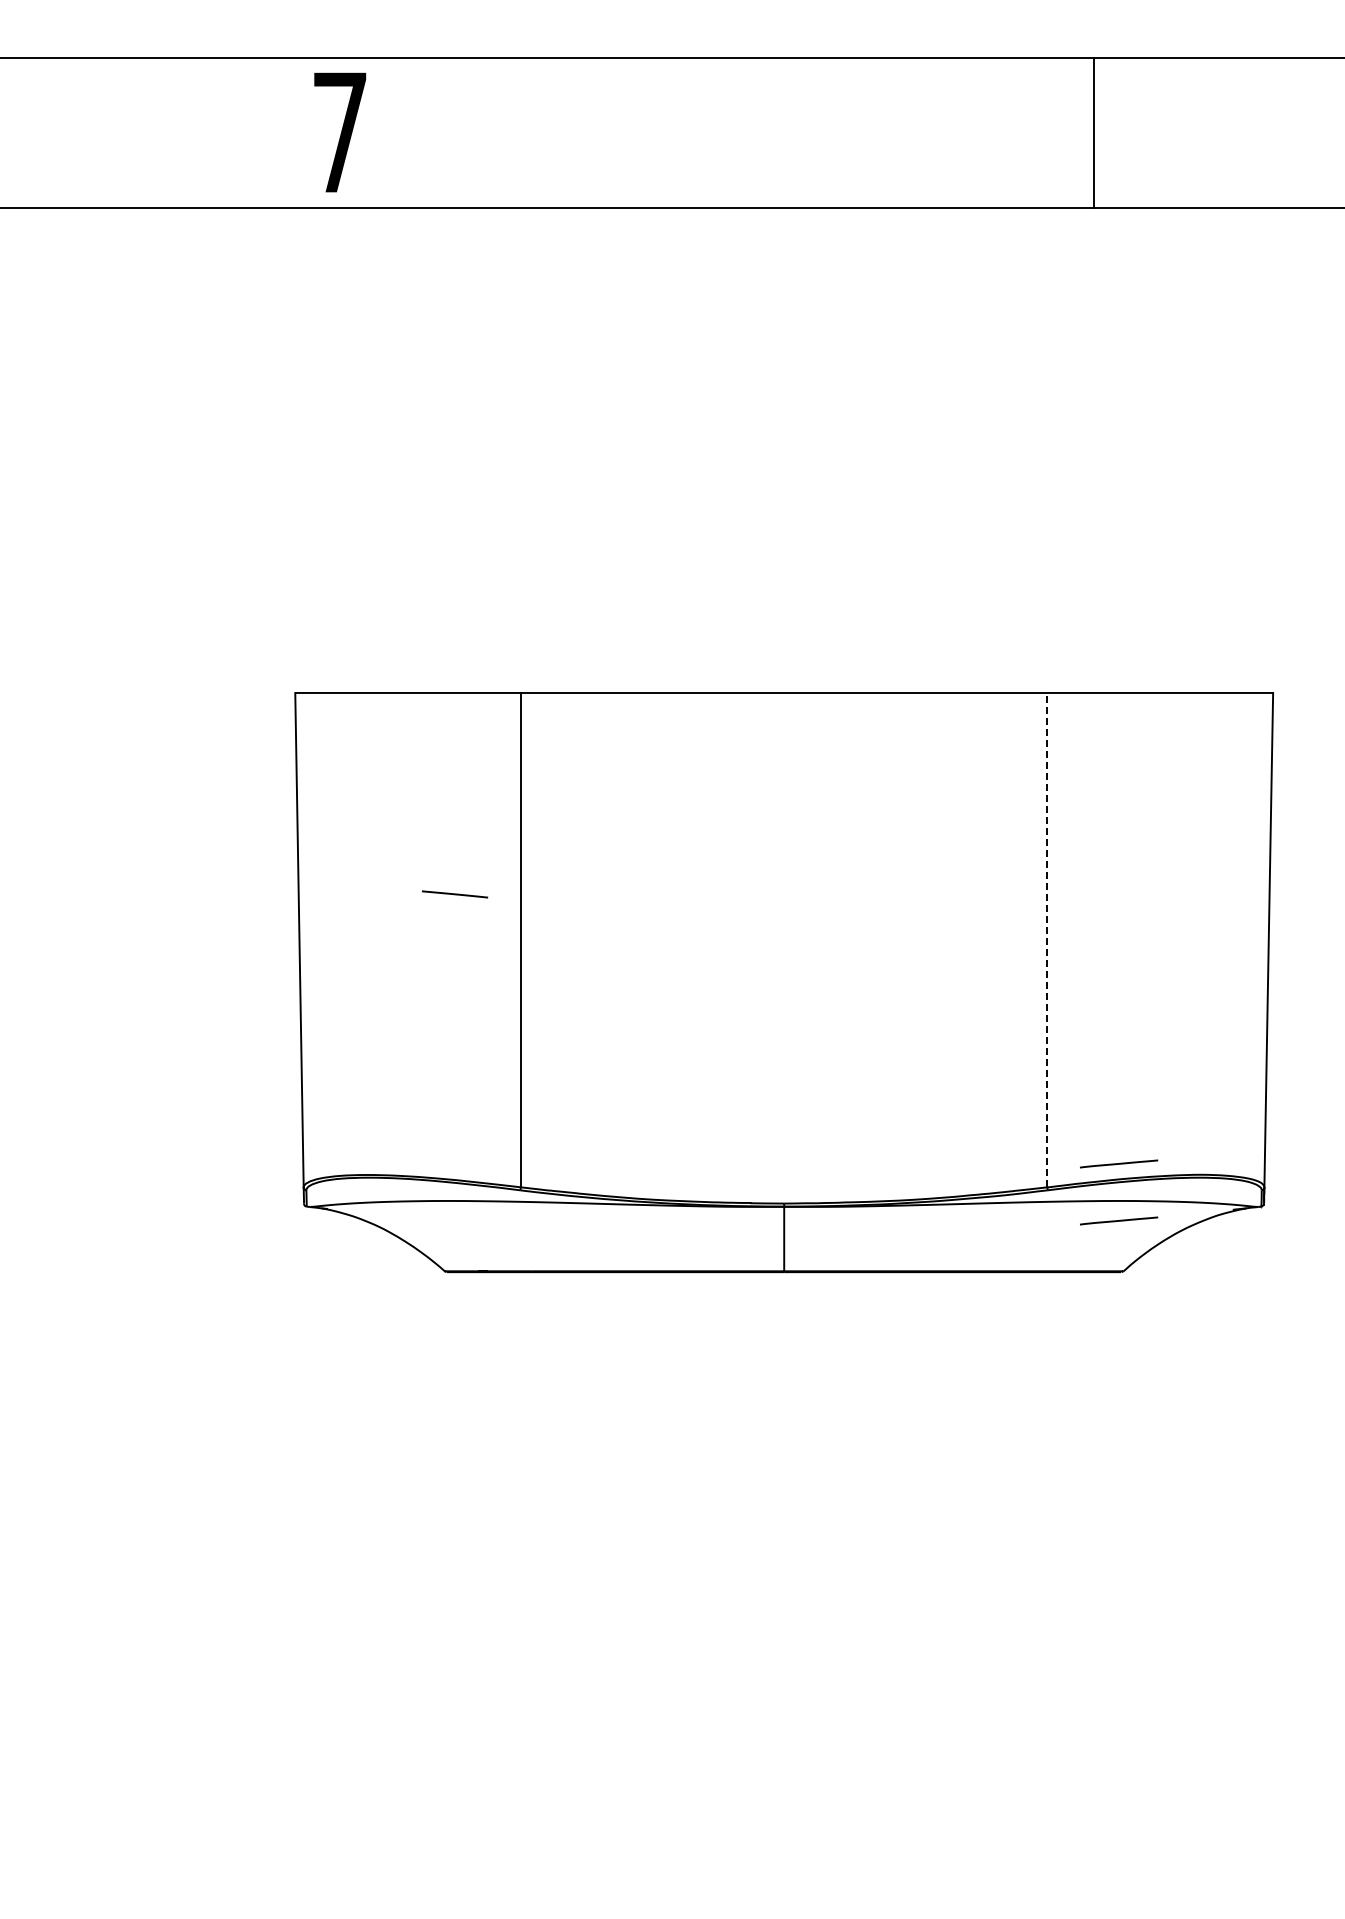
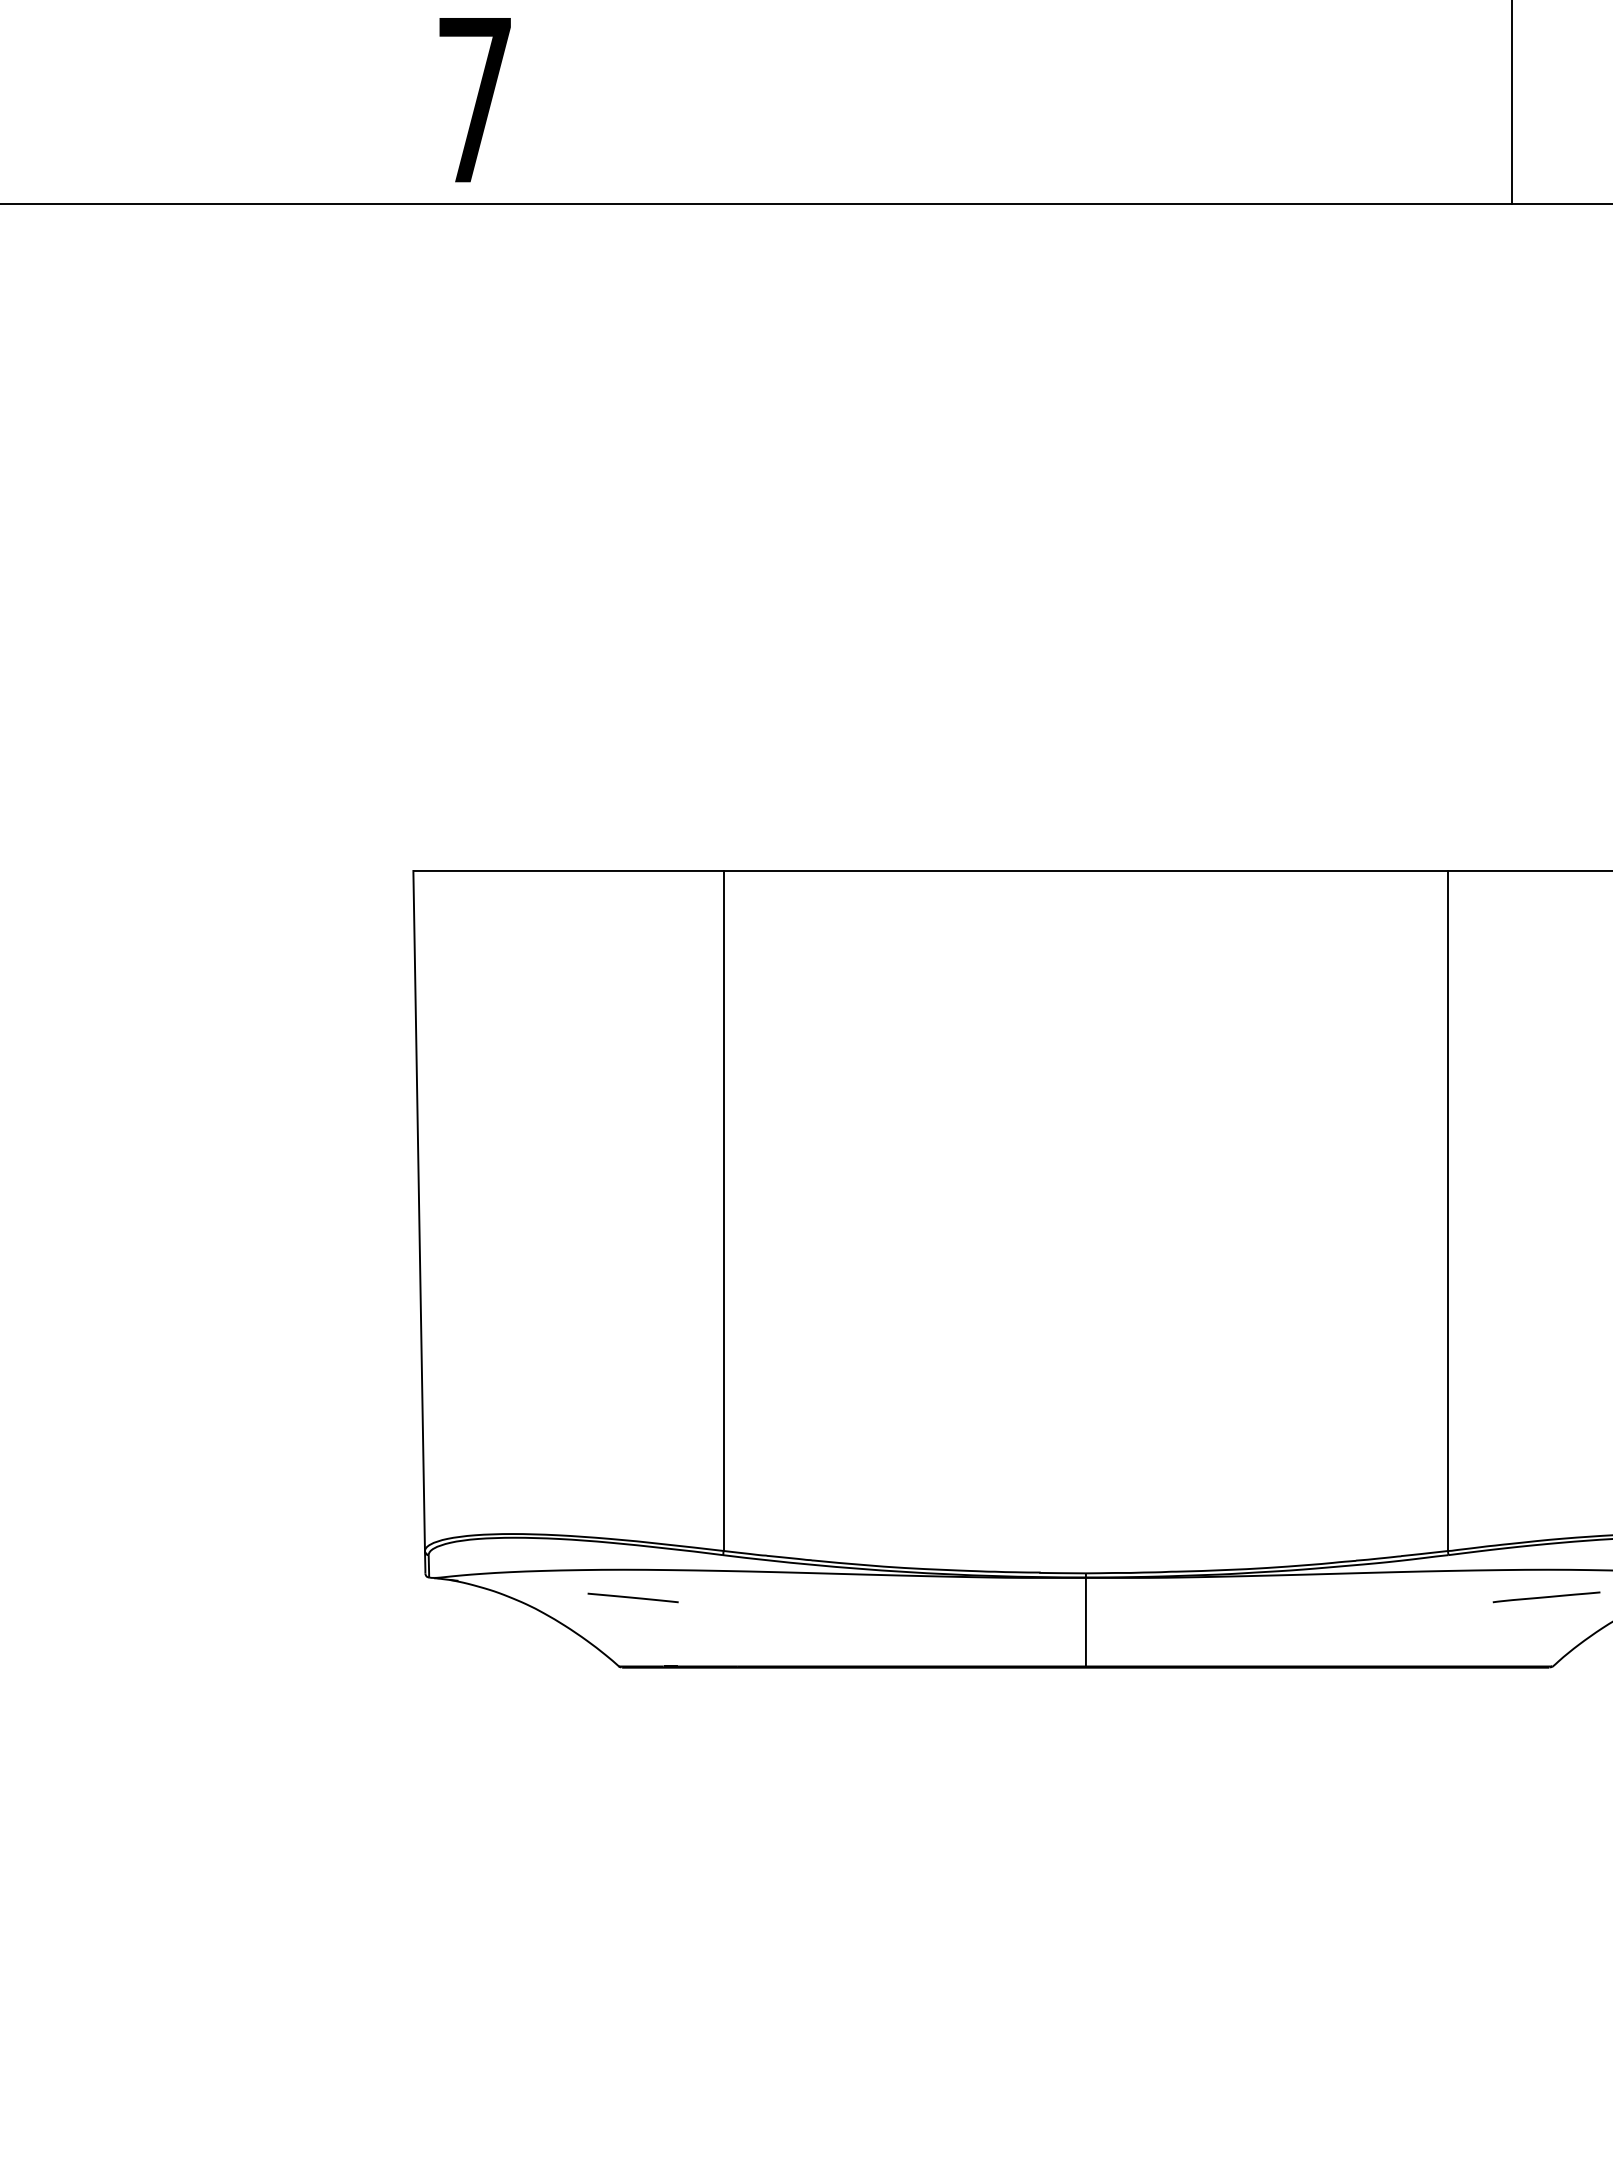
line: (455, 894) -> (633, 1598), moved
line: (1047, 939) -> (1448, 1210), dashed -> solid
line: (1119, 1163) -> (1547, 1518), removed

